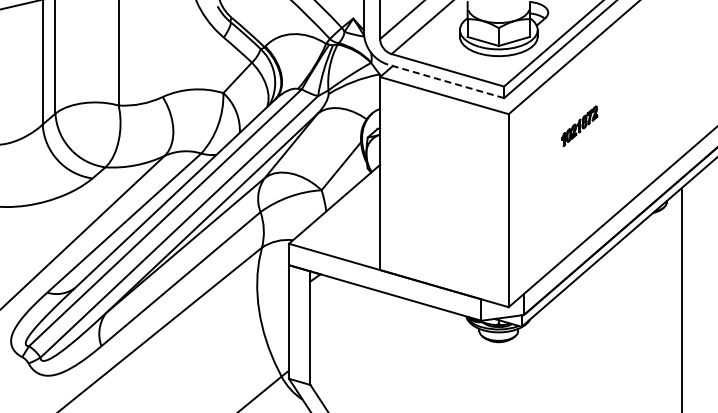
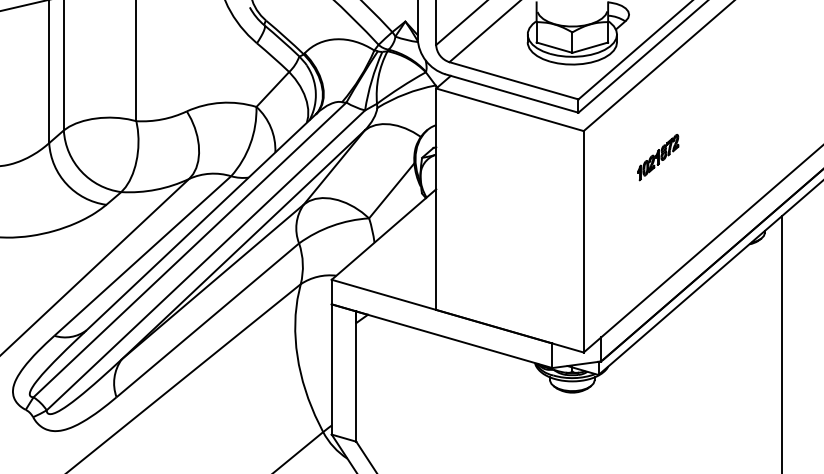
line: (445, 81) -> (511, 93), dashed -> solid
part: (579, 125) -> (658, 156), moved

